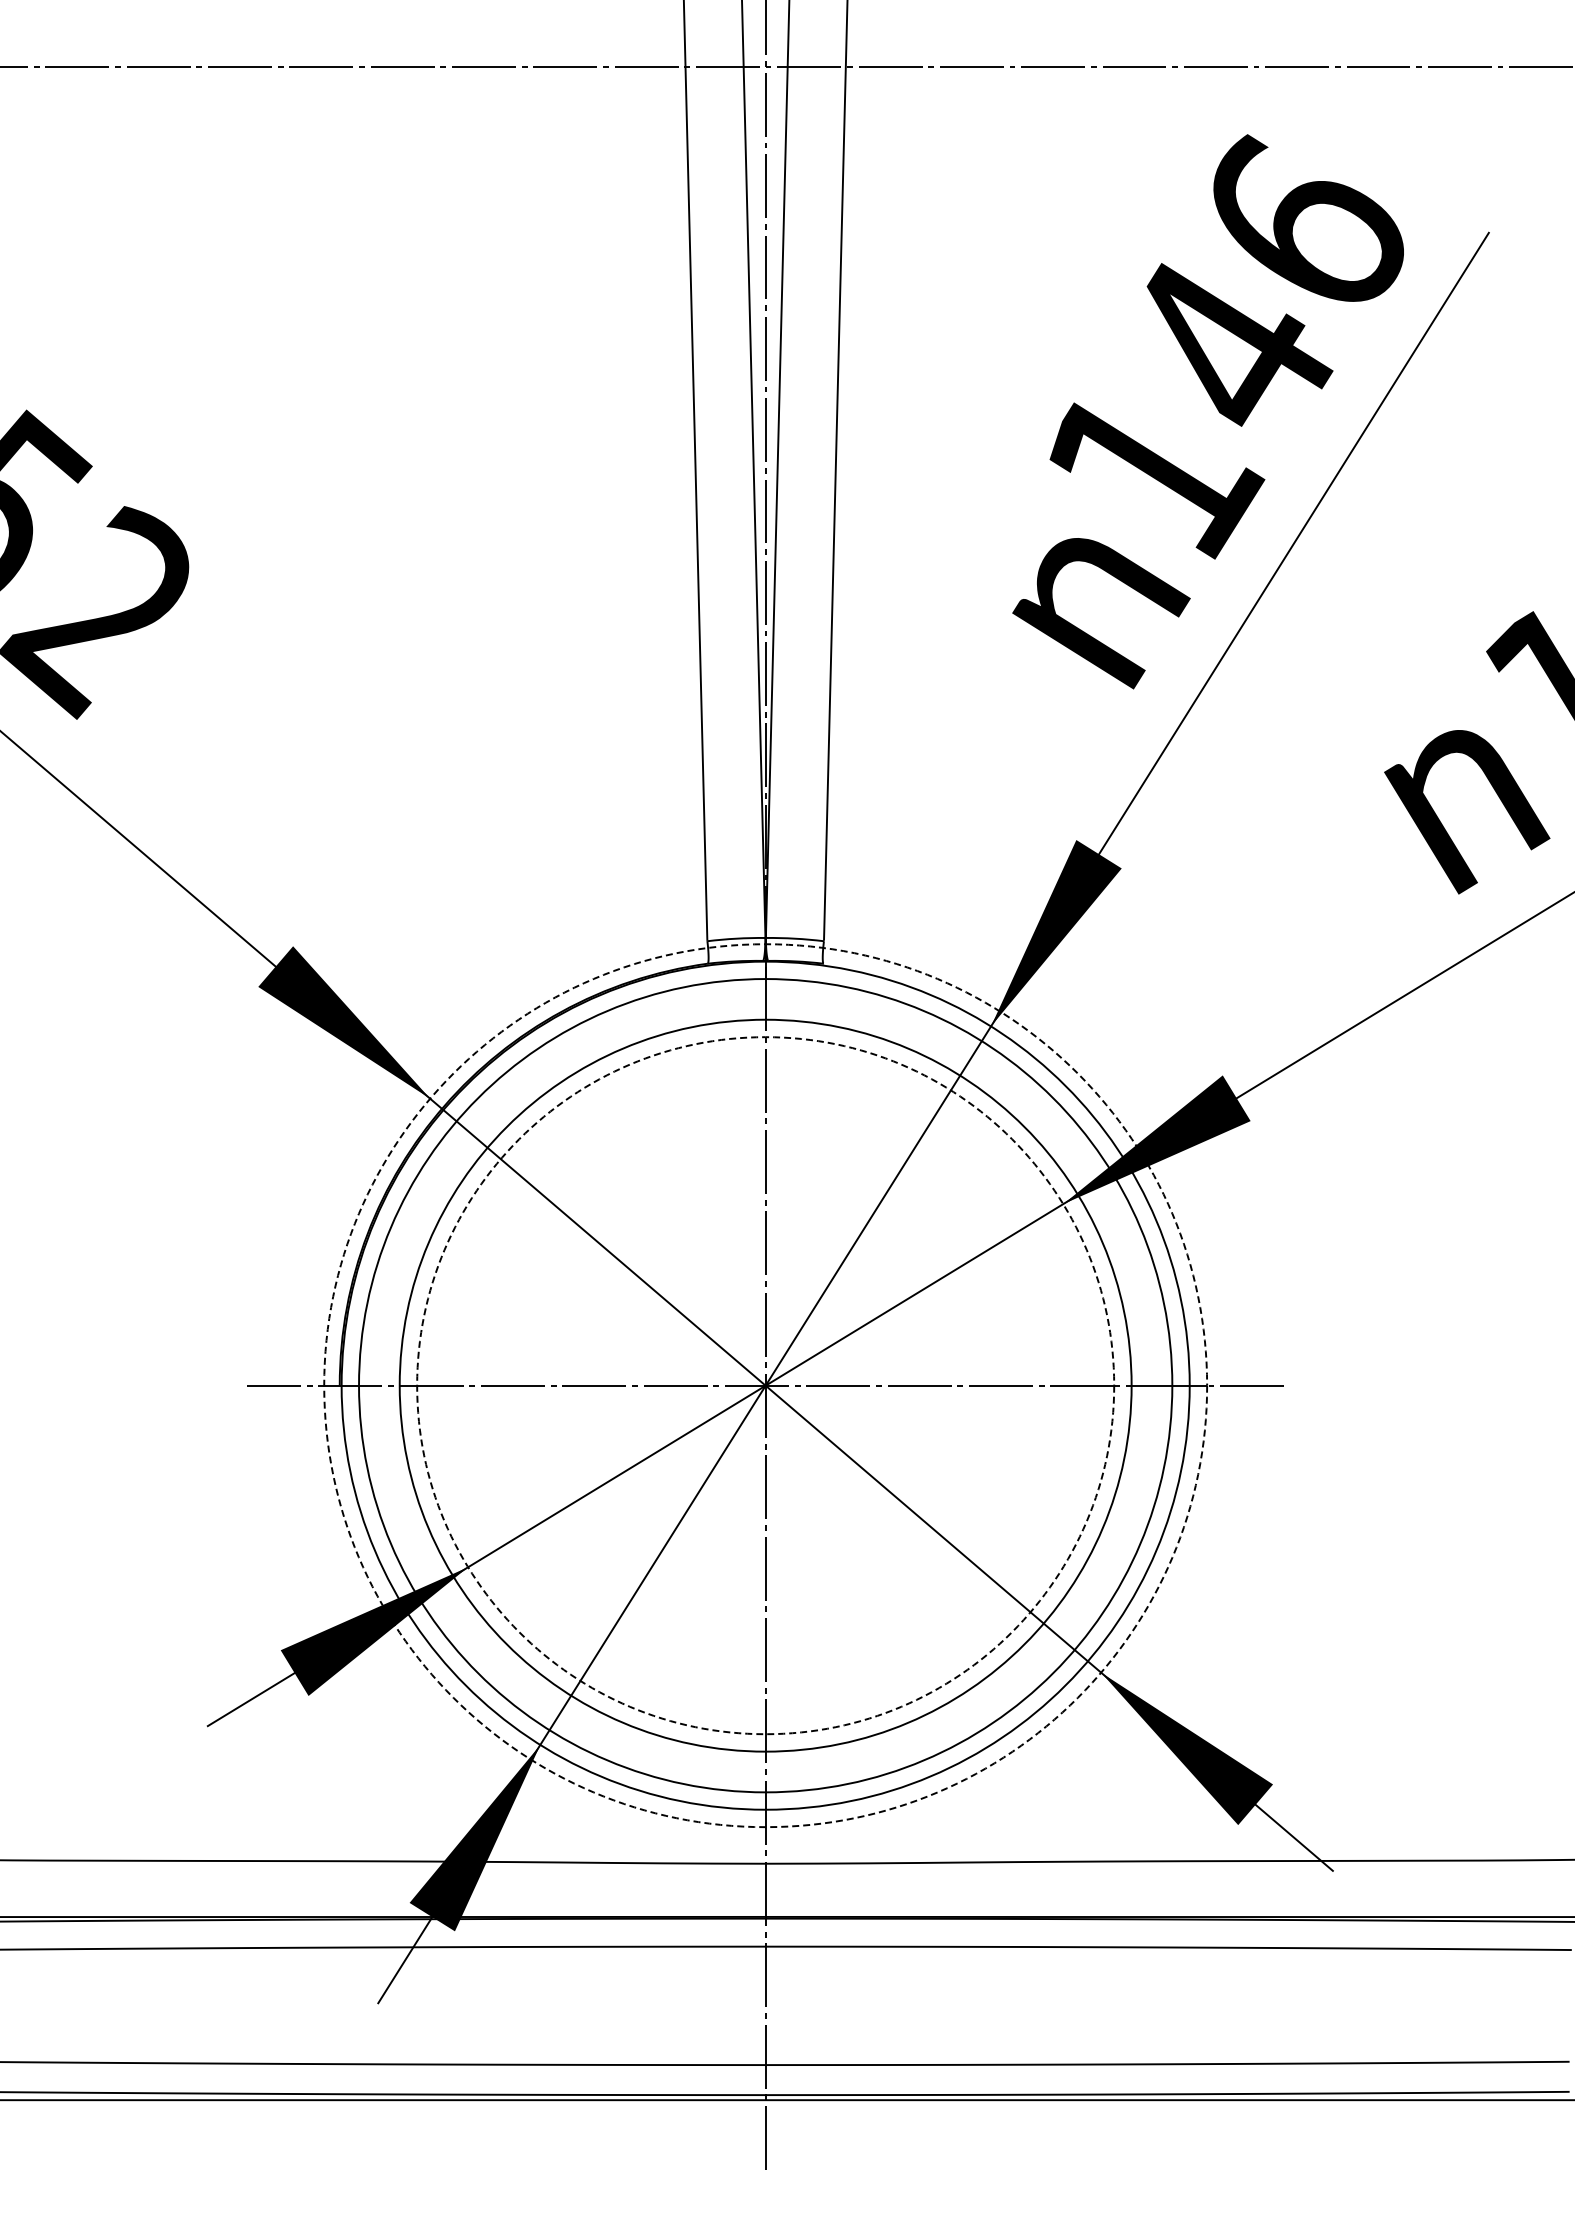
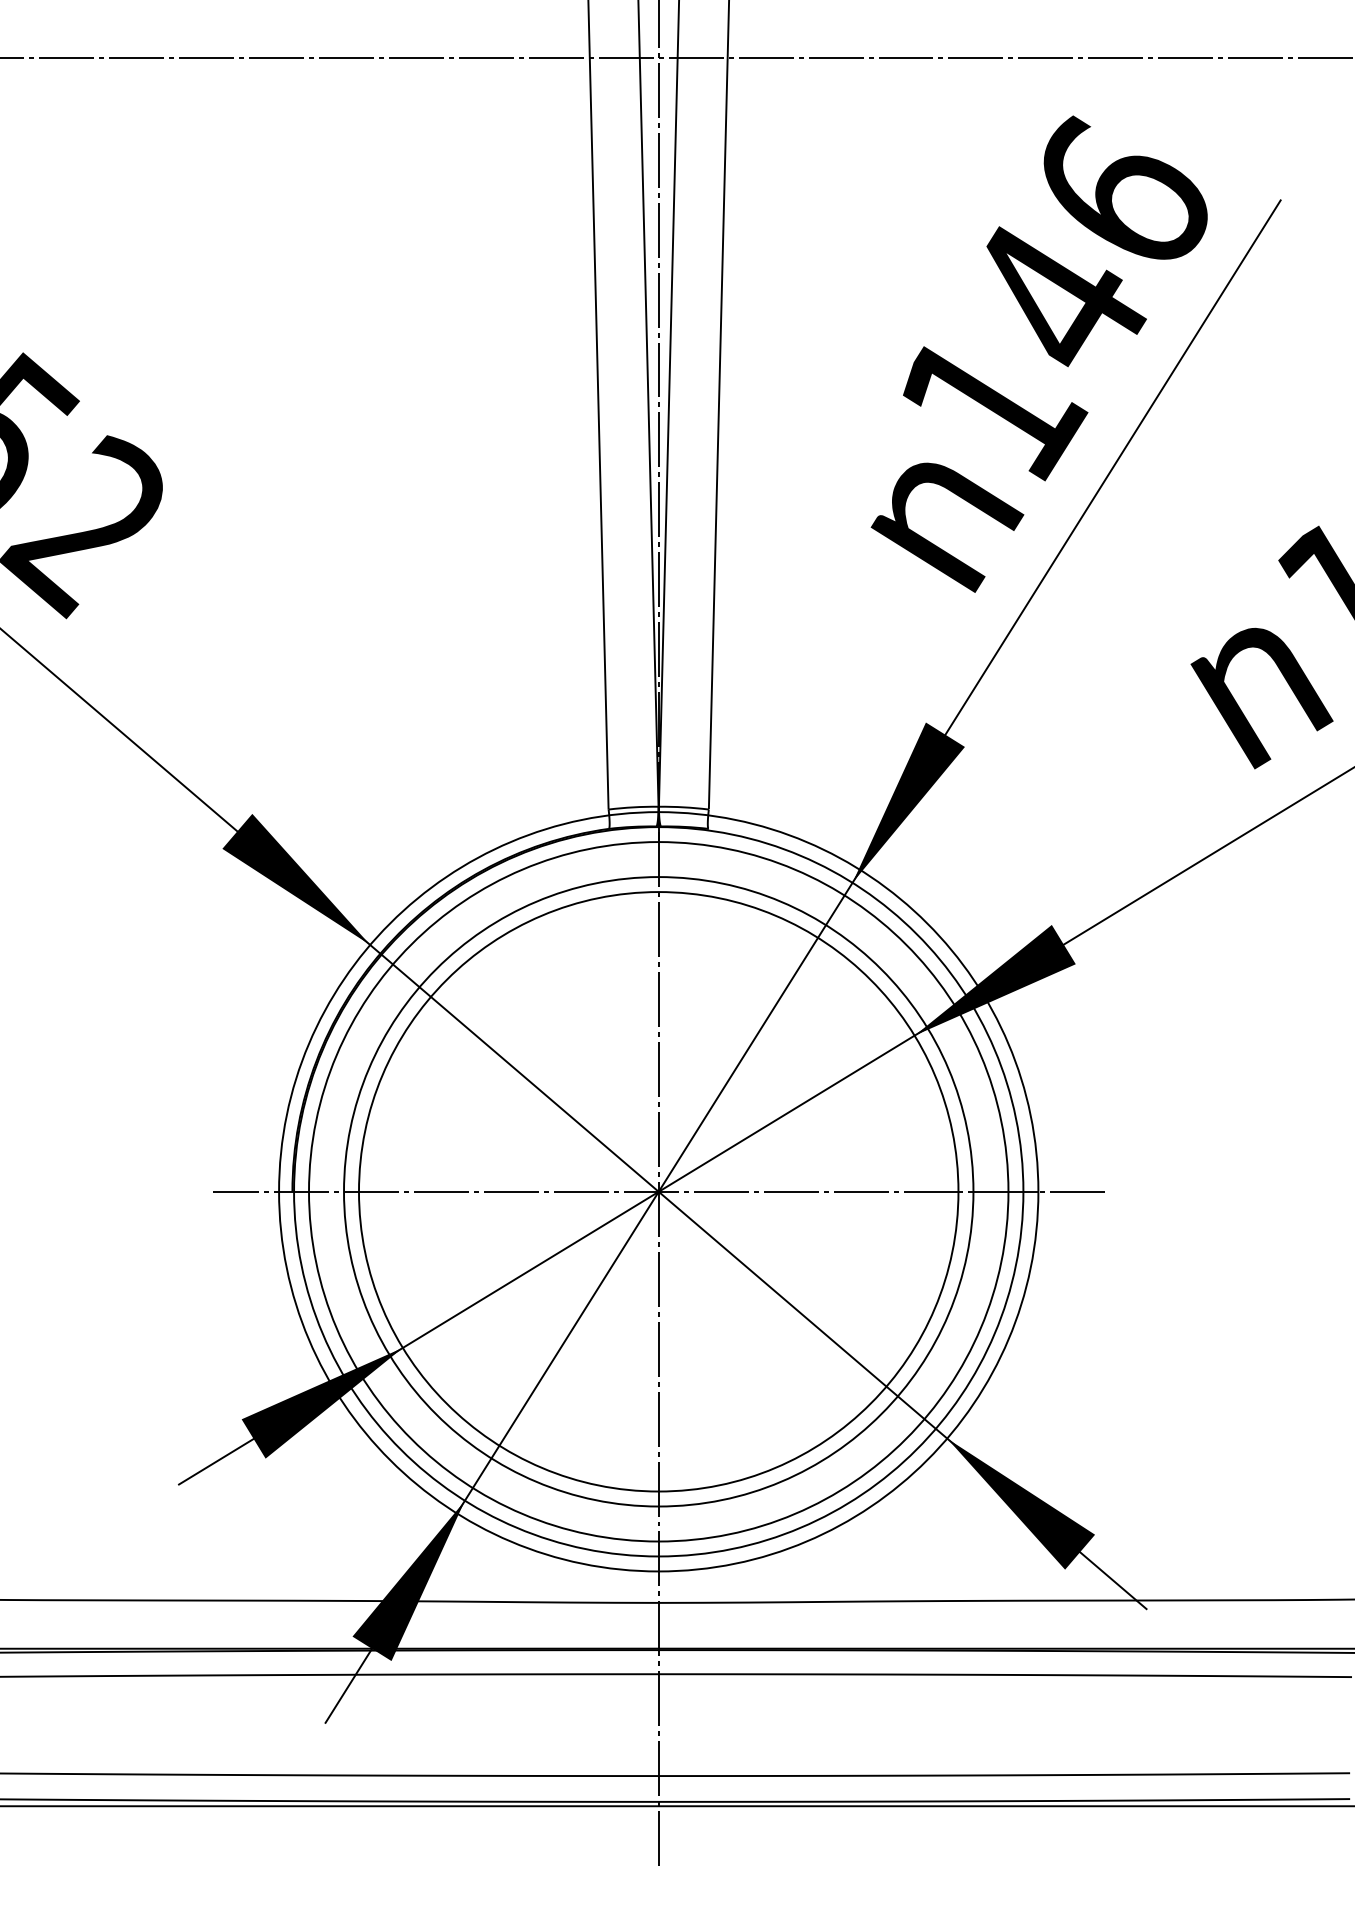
circle: (765, 1385) -> (658, 1191), dashed -> solid
circle: (765, 1385) -> (658, 1191), dashed -> solid

